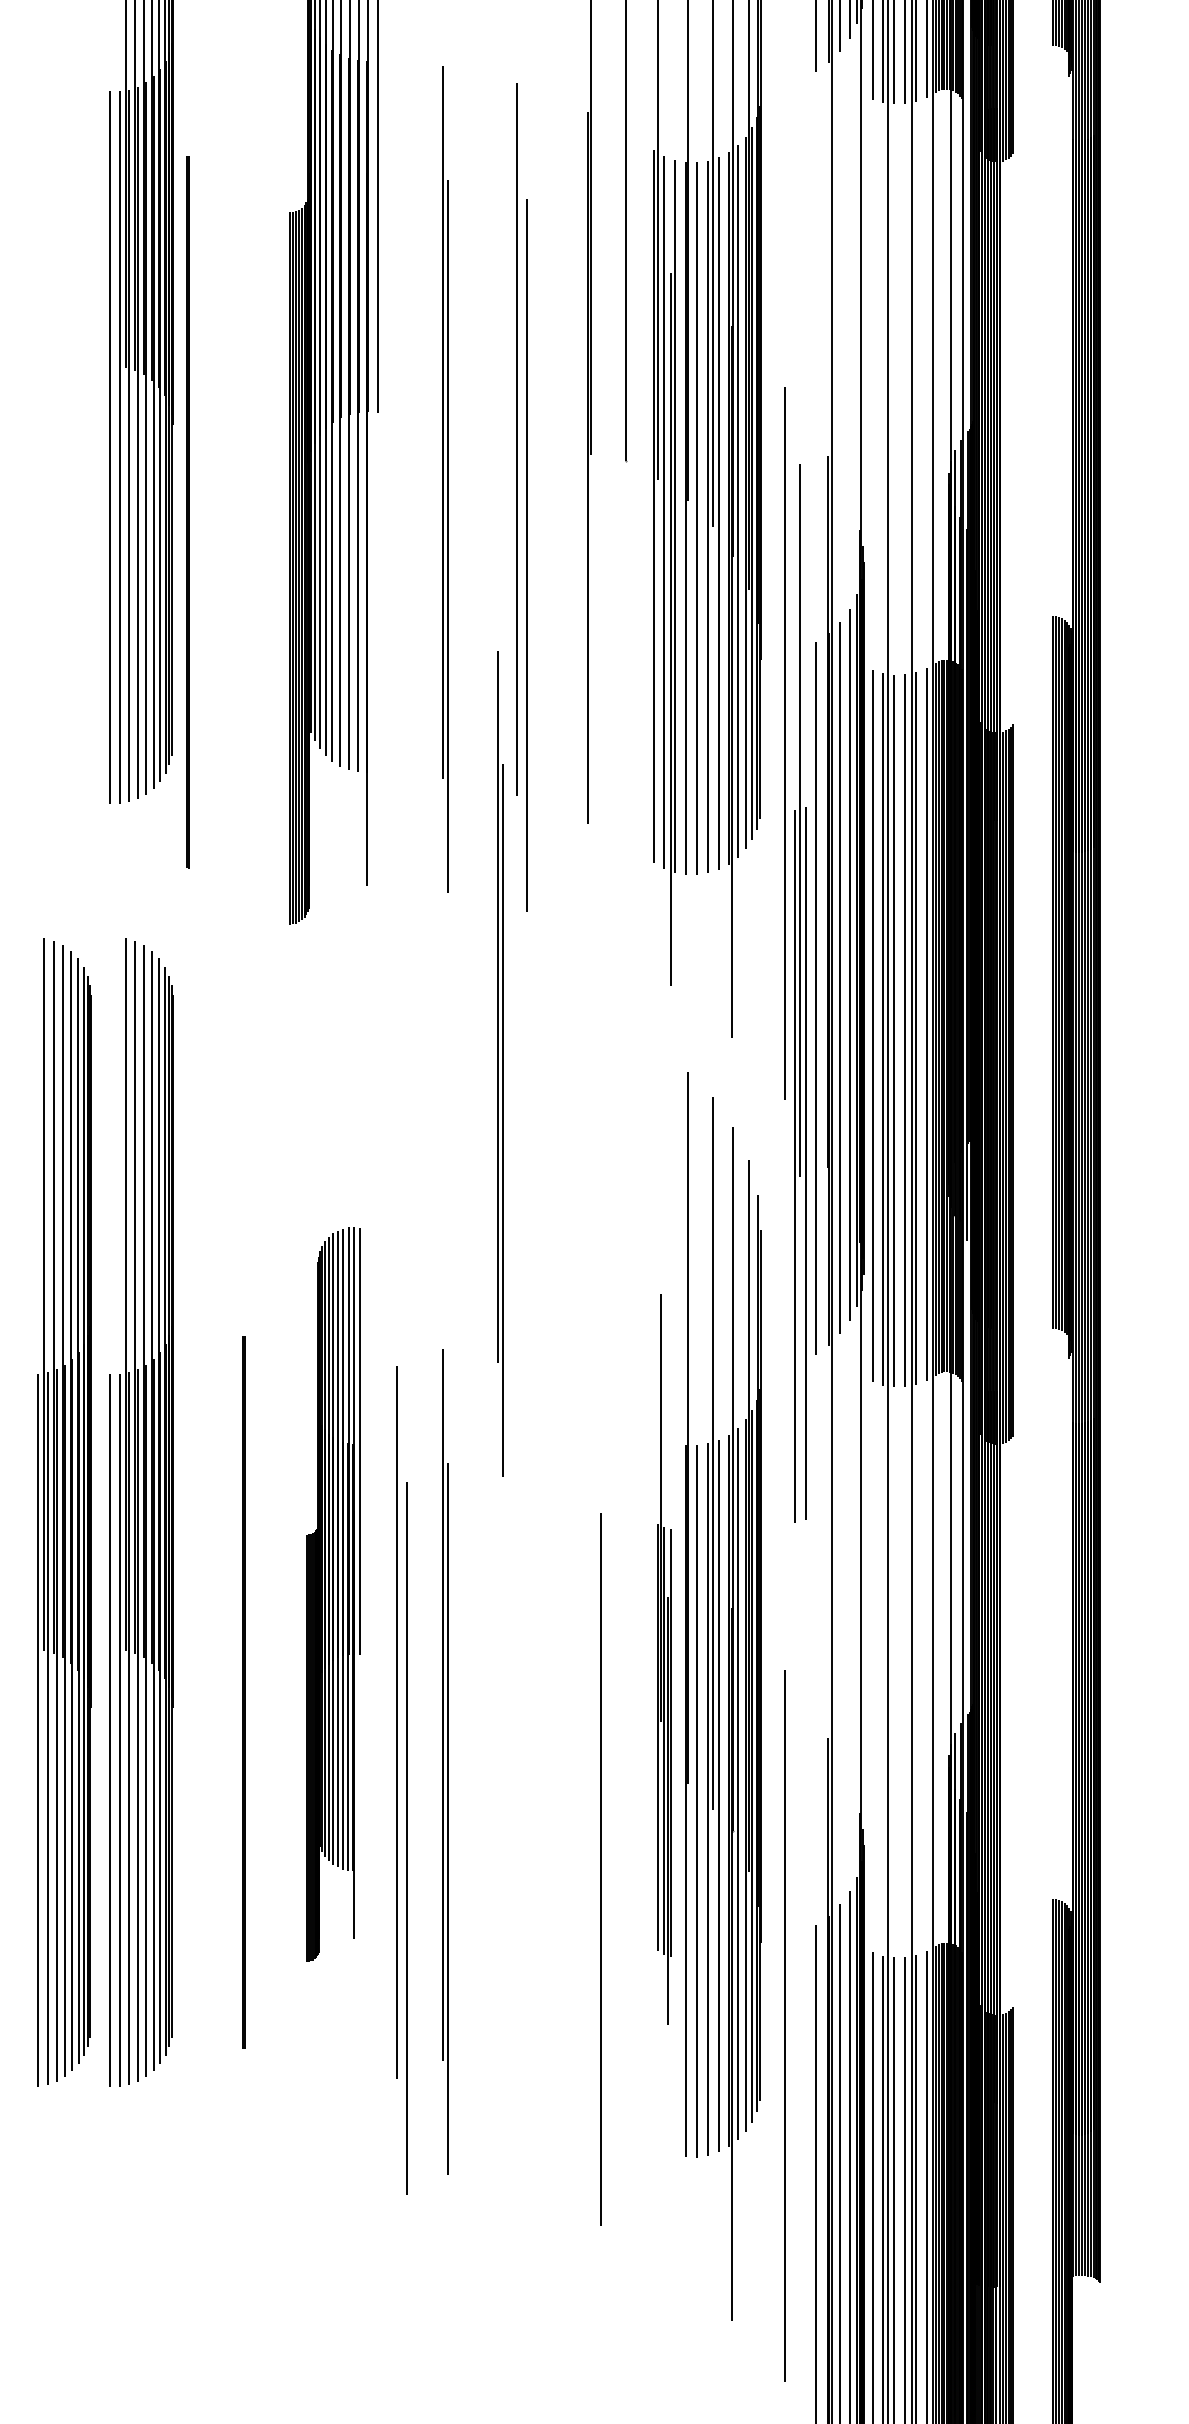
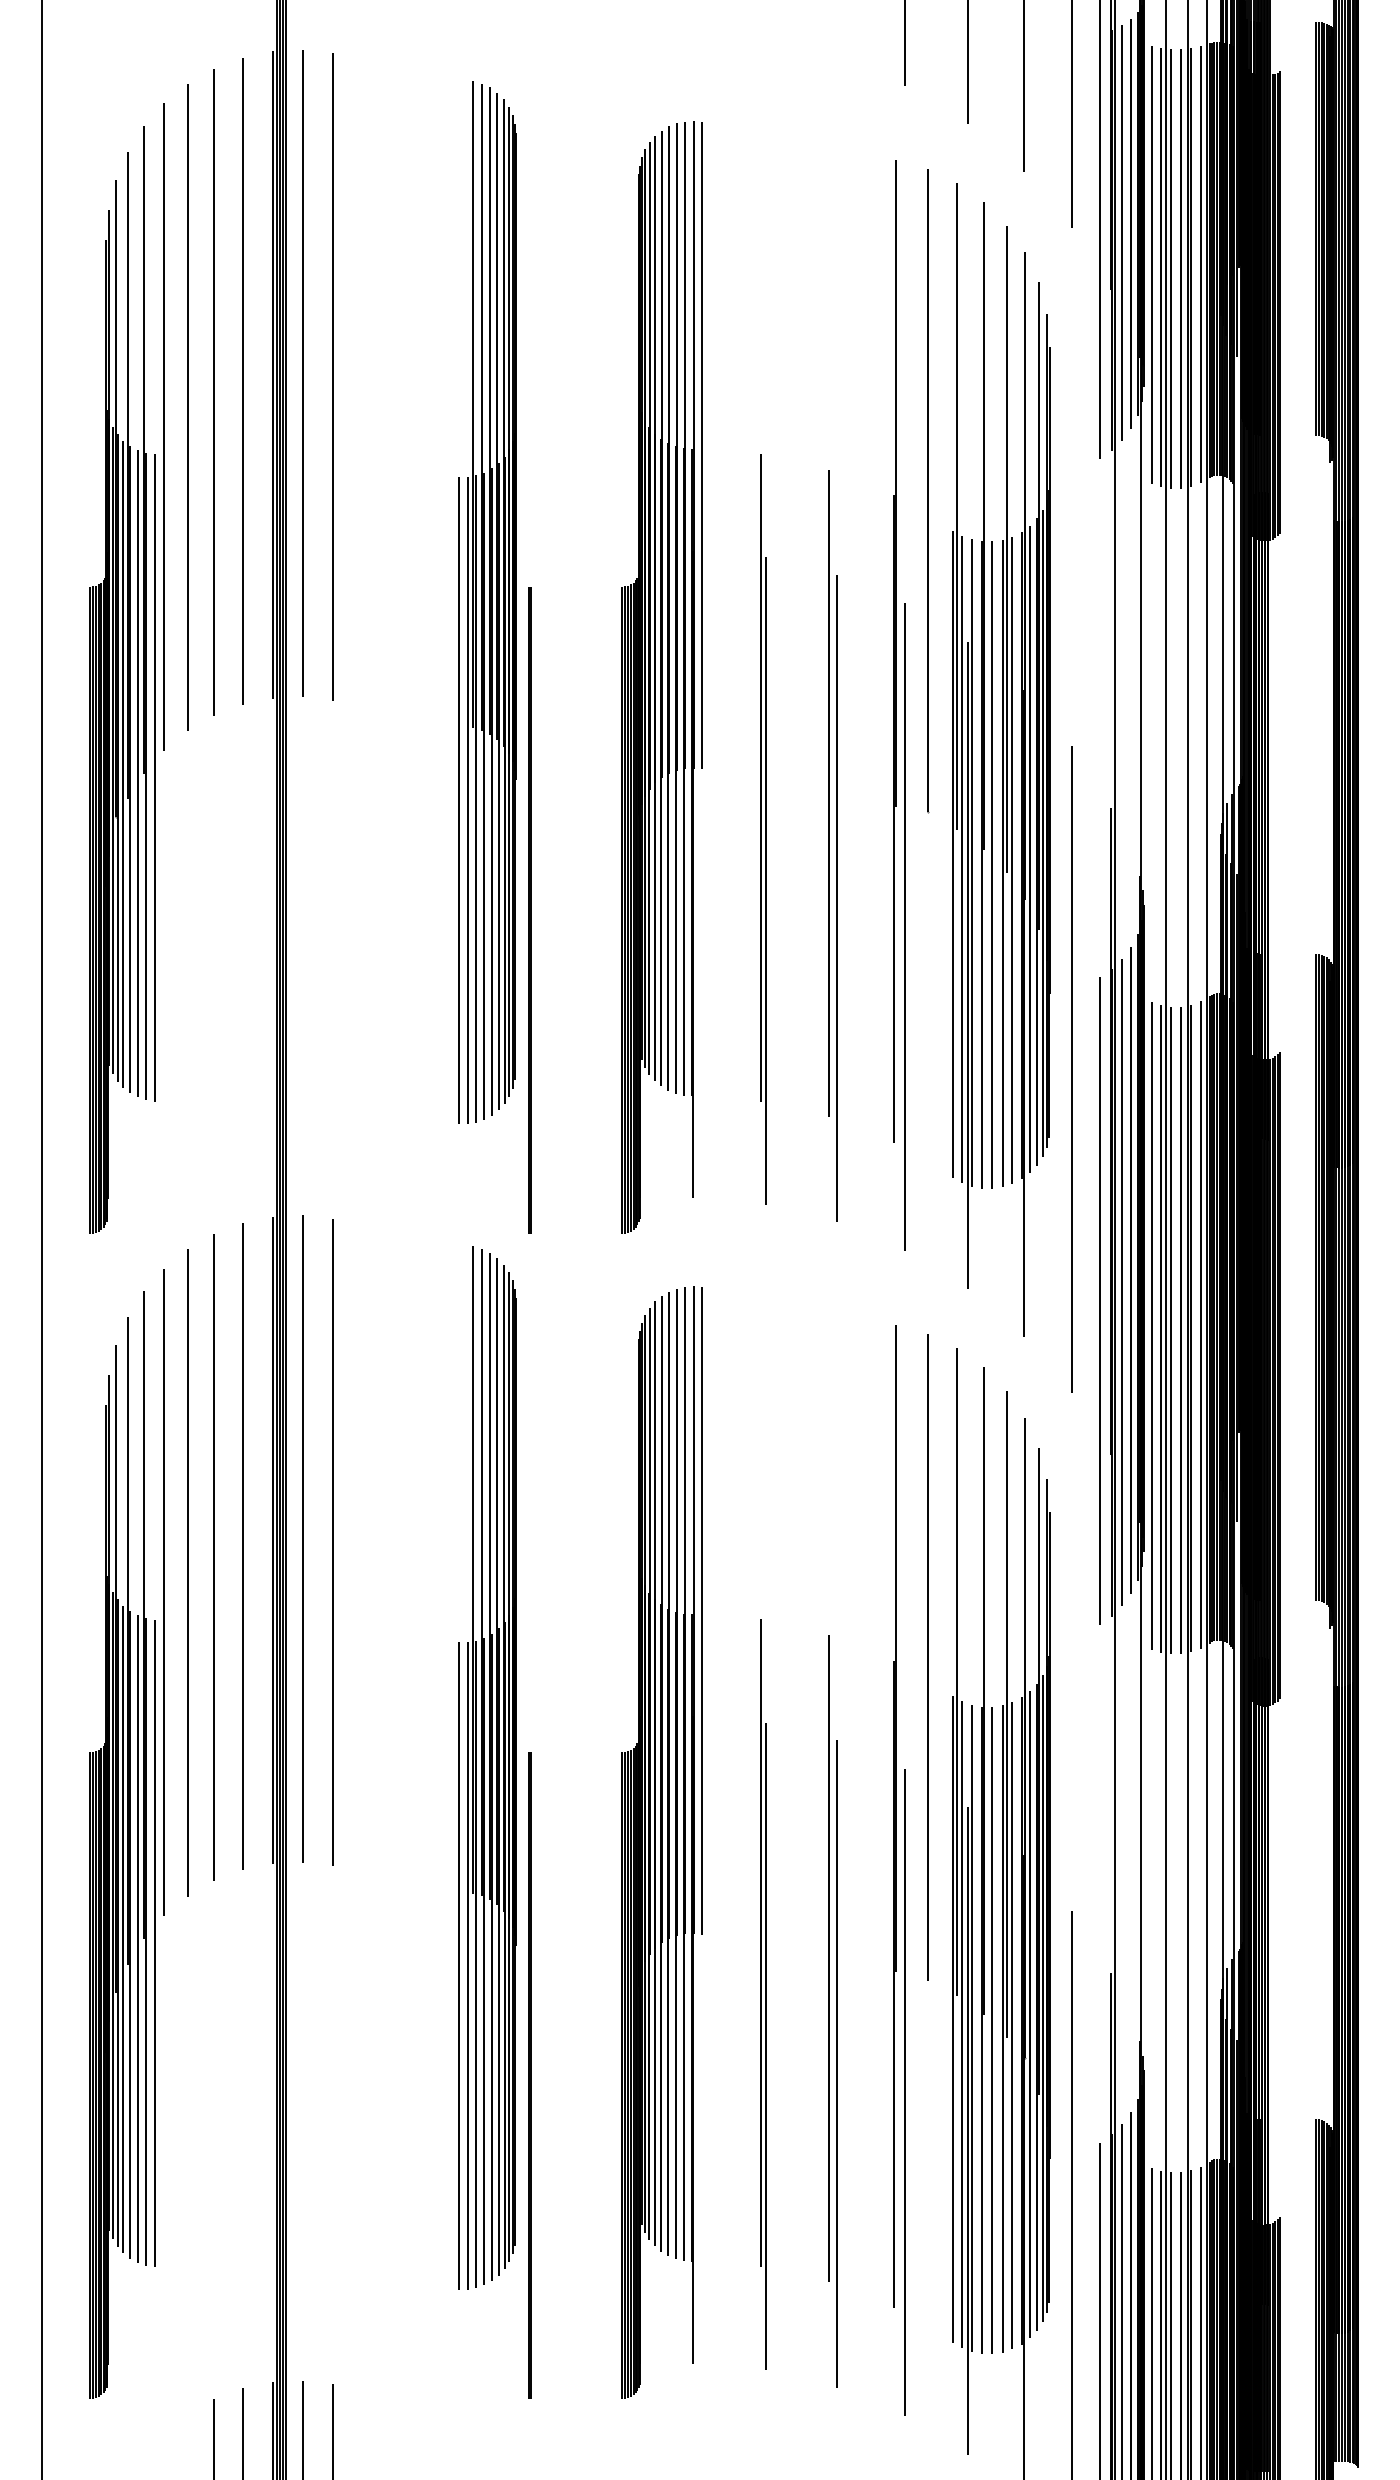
line: (187, 512) -> (529, 910), moved
line: (600, 586) -> (904, 926), added
part: (800, 993) -> (1086, 1296), removed
part: (500, 1063) -> (813, 1360), removed
line: (625, 1390) -> (927, 1657), added
part: (64, 1511) -> (417, 1767), removed
part: (589, 1565) -> (894, 1816), added
part: (332, 1594) -> (661, 1842), size x1.67
part: (664, 1659) -> (962, 1901), size x1.67
line: (243, 1692) -> (529, 2075), moved
part: (401, 1780) -> (832, 2011), moved

